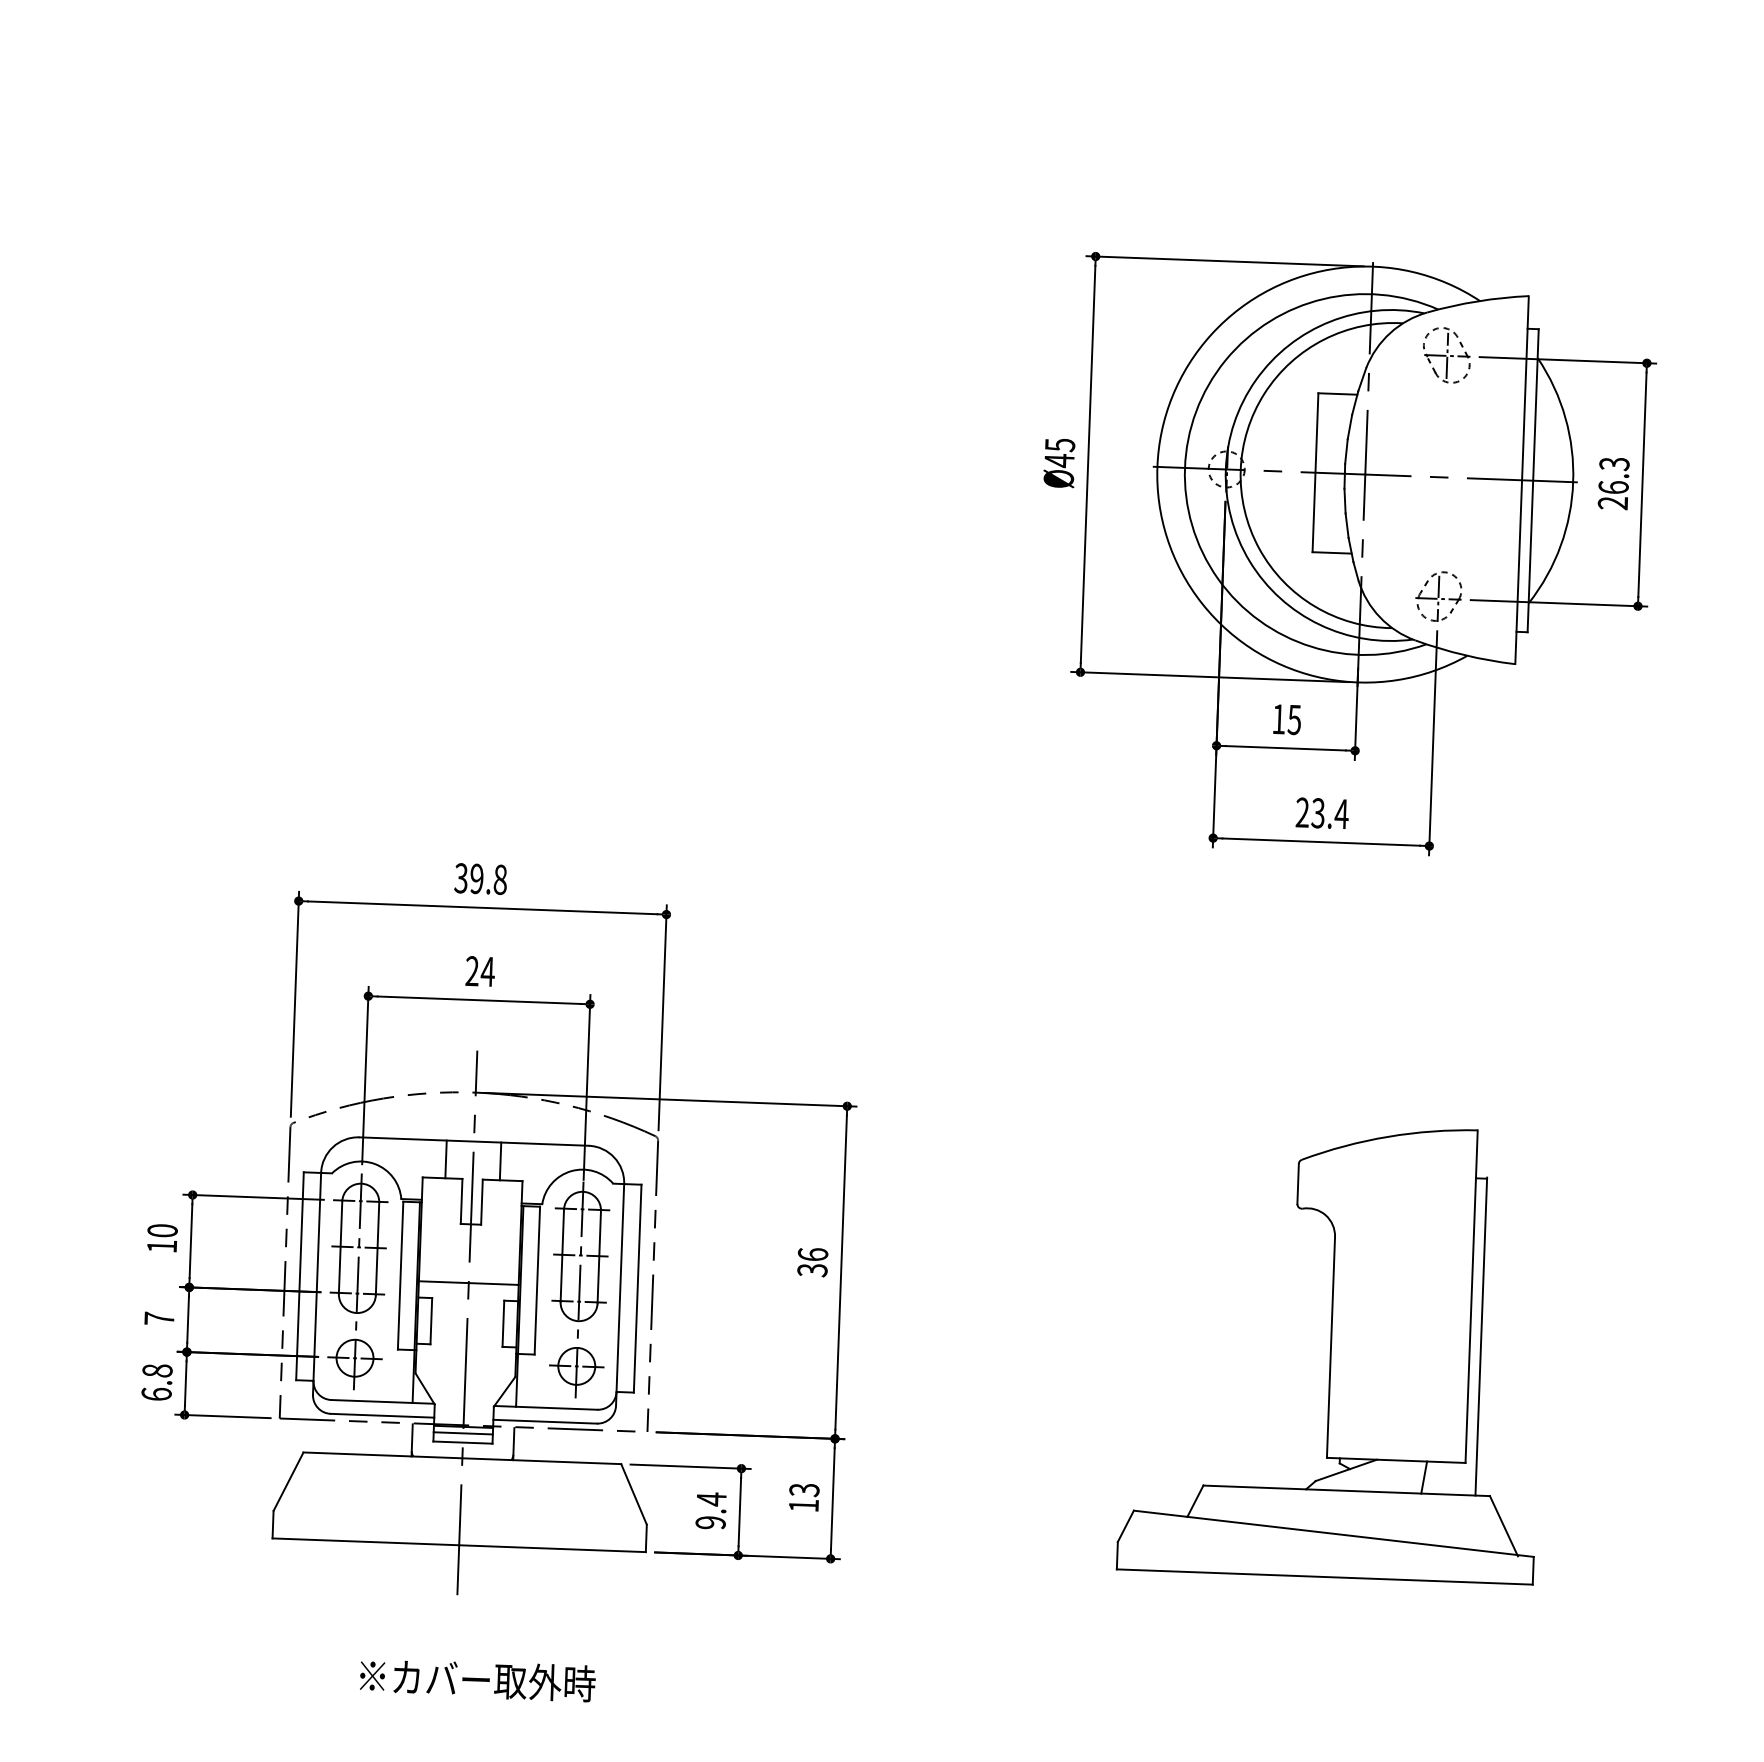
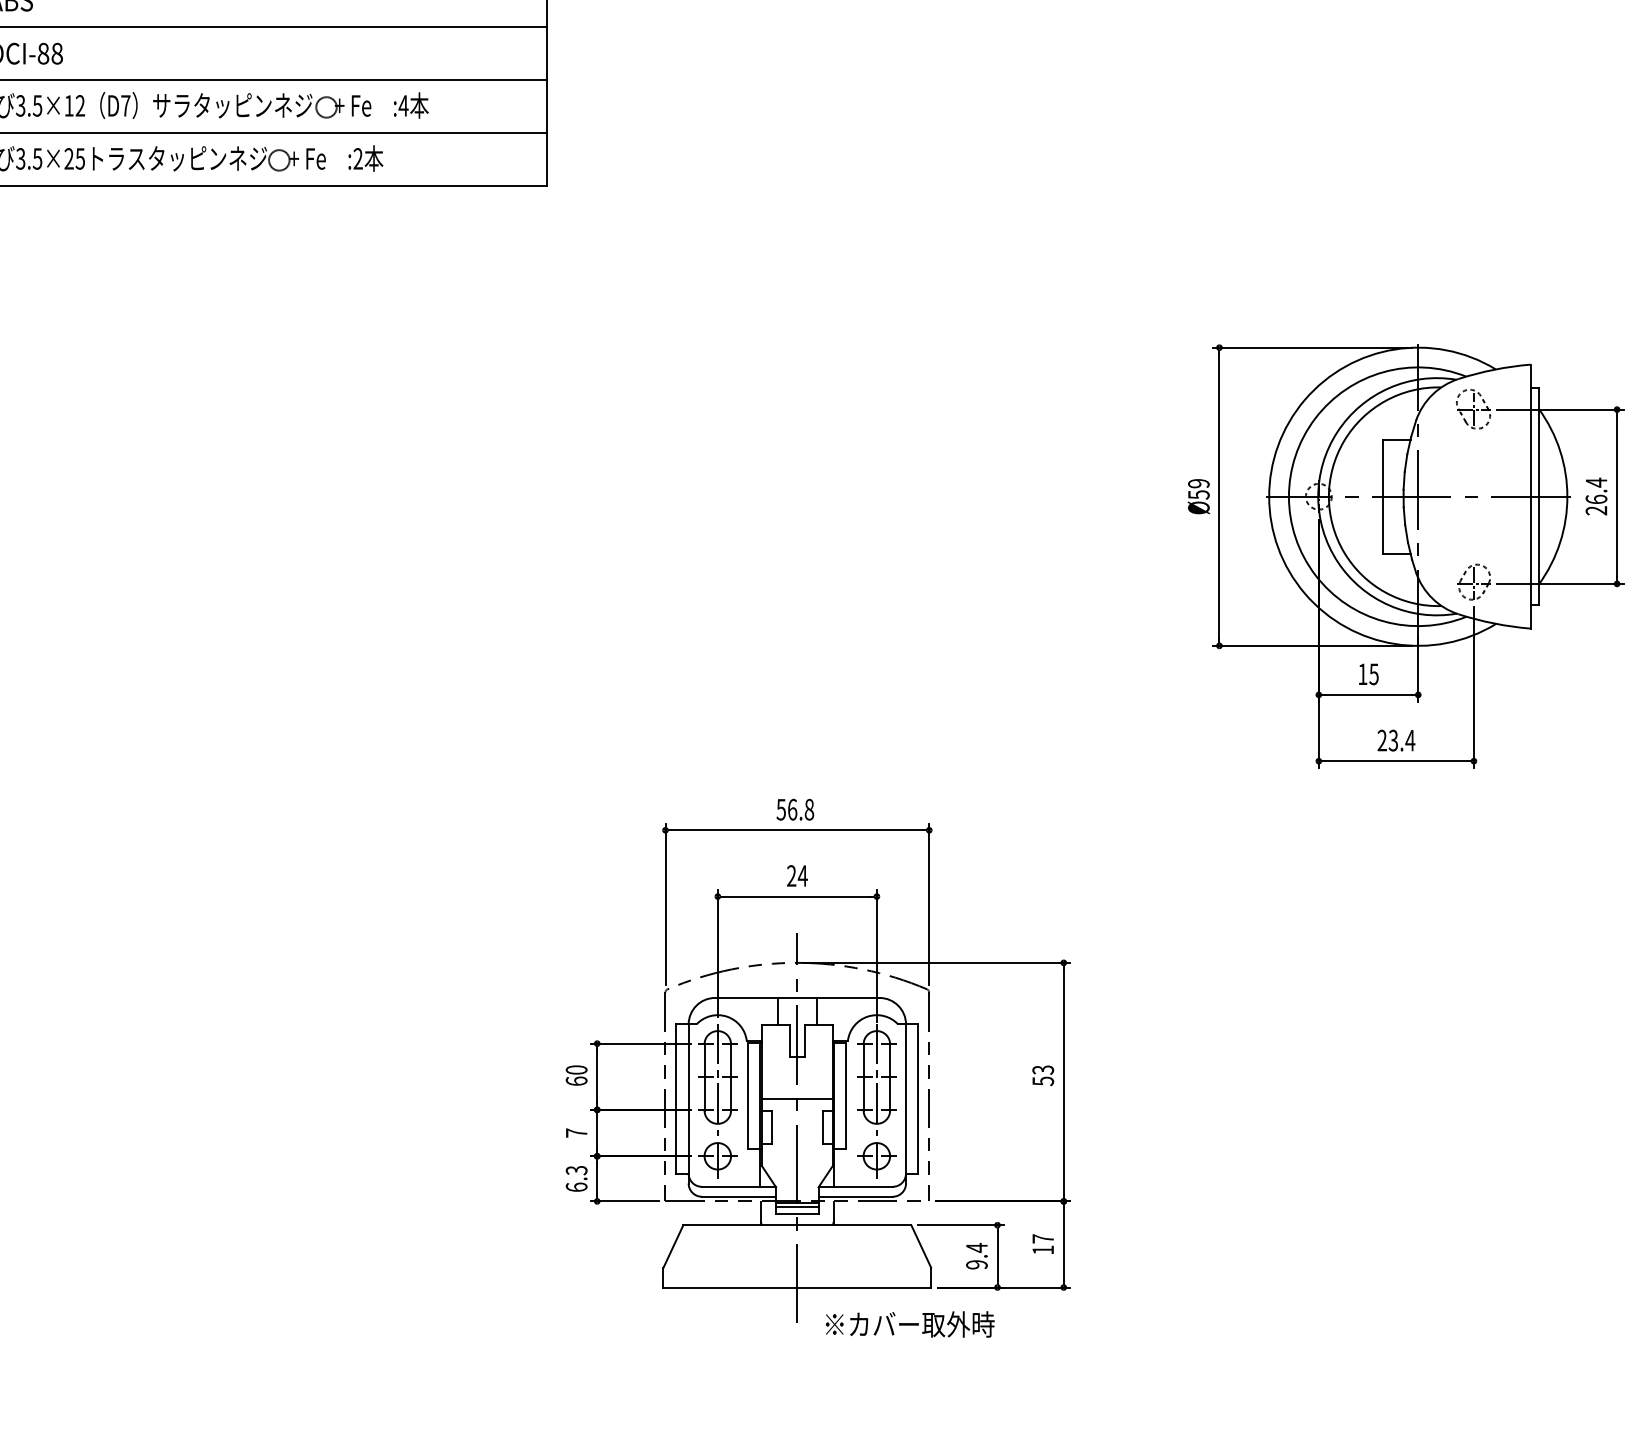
text: (1059, 453) -> (1198, 489), Ø45 -> Ø59
text: (1614, 463) -> (1596, 482), 26.3 -> 26.4
text: (469, 878) -> (787, 809), 39.8 -> 56.8
text: (161, 1245) -> (576, 1080), 10 -> 60
text: (813, 1262) -> (1043, 1075), 36 -> 53
part: (1333, 1351) -> (1418, 1125), removed
text: (157, 1370) -> (576, 1170), 6.8 -> 6.3
text: (804, 1489) -> (1043, 1238), 13 -> 17
text: (478, 1679) -> (910, 1324), moved

